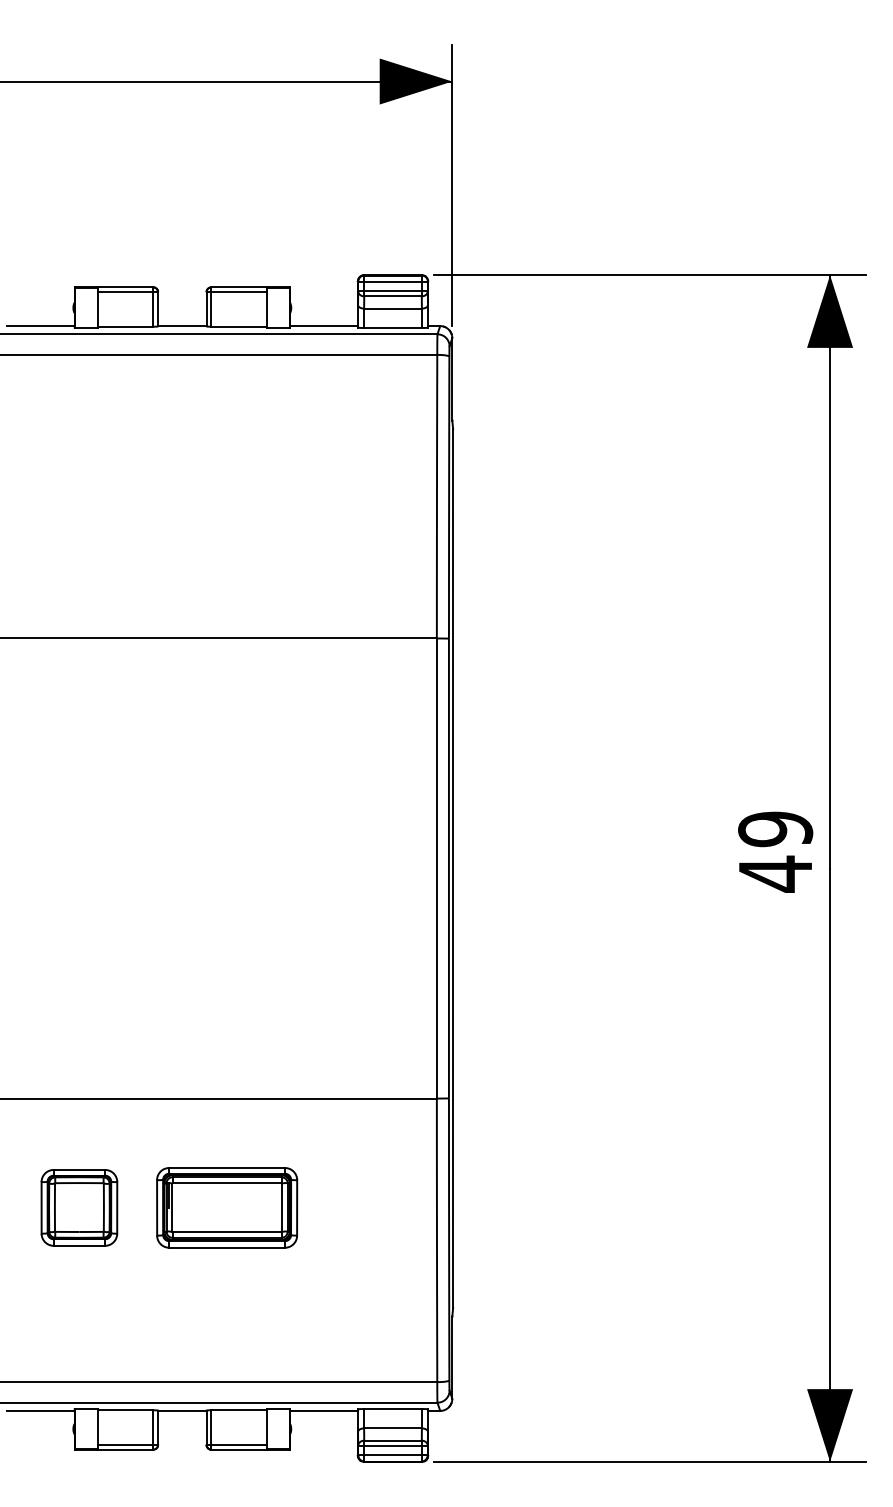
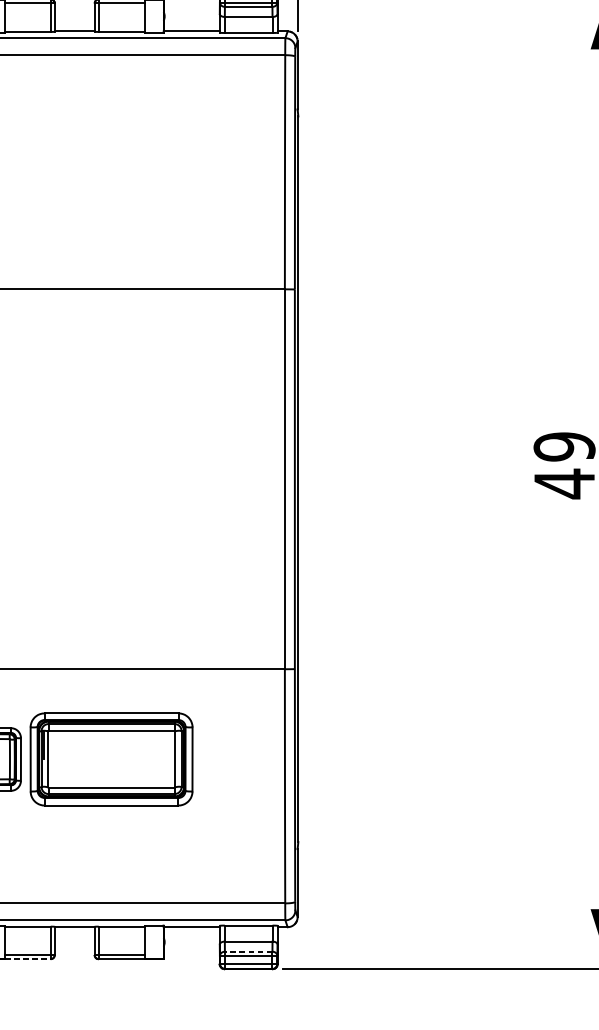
part: (227, 1207) -> (112, 759), size x1.4
line: (393, 1440) -> (249, 951), solid -> dashed
line: (125, 1449) -> (27, 959), solid -> dashed

